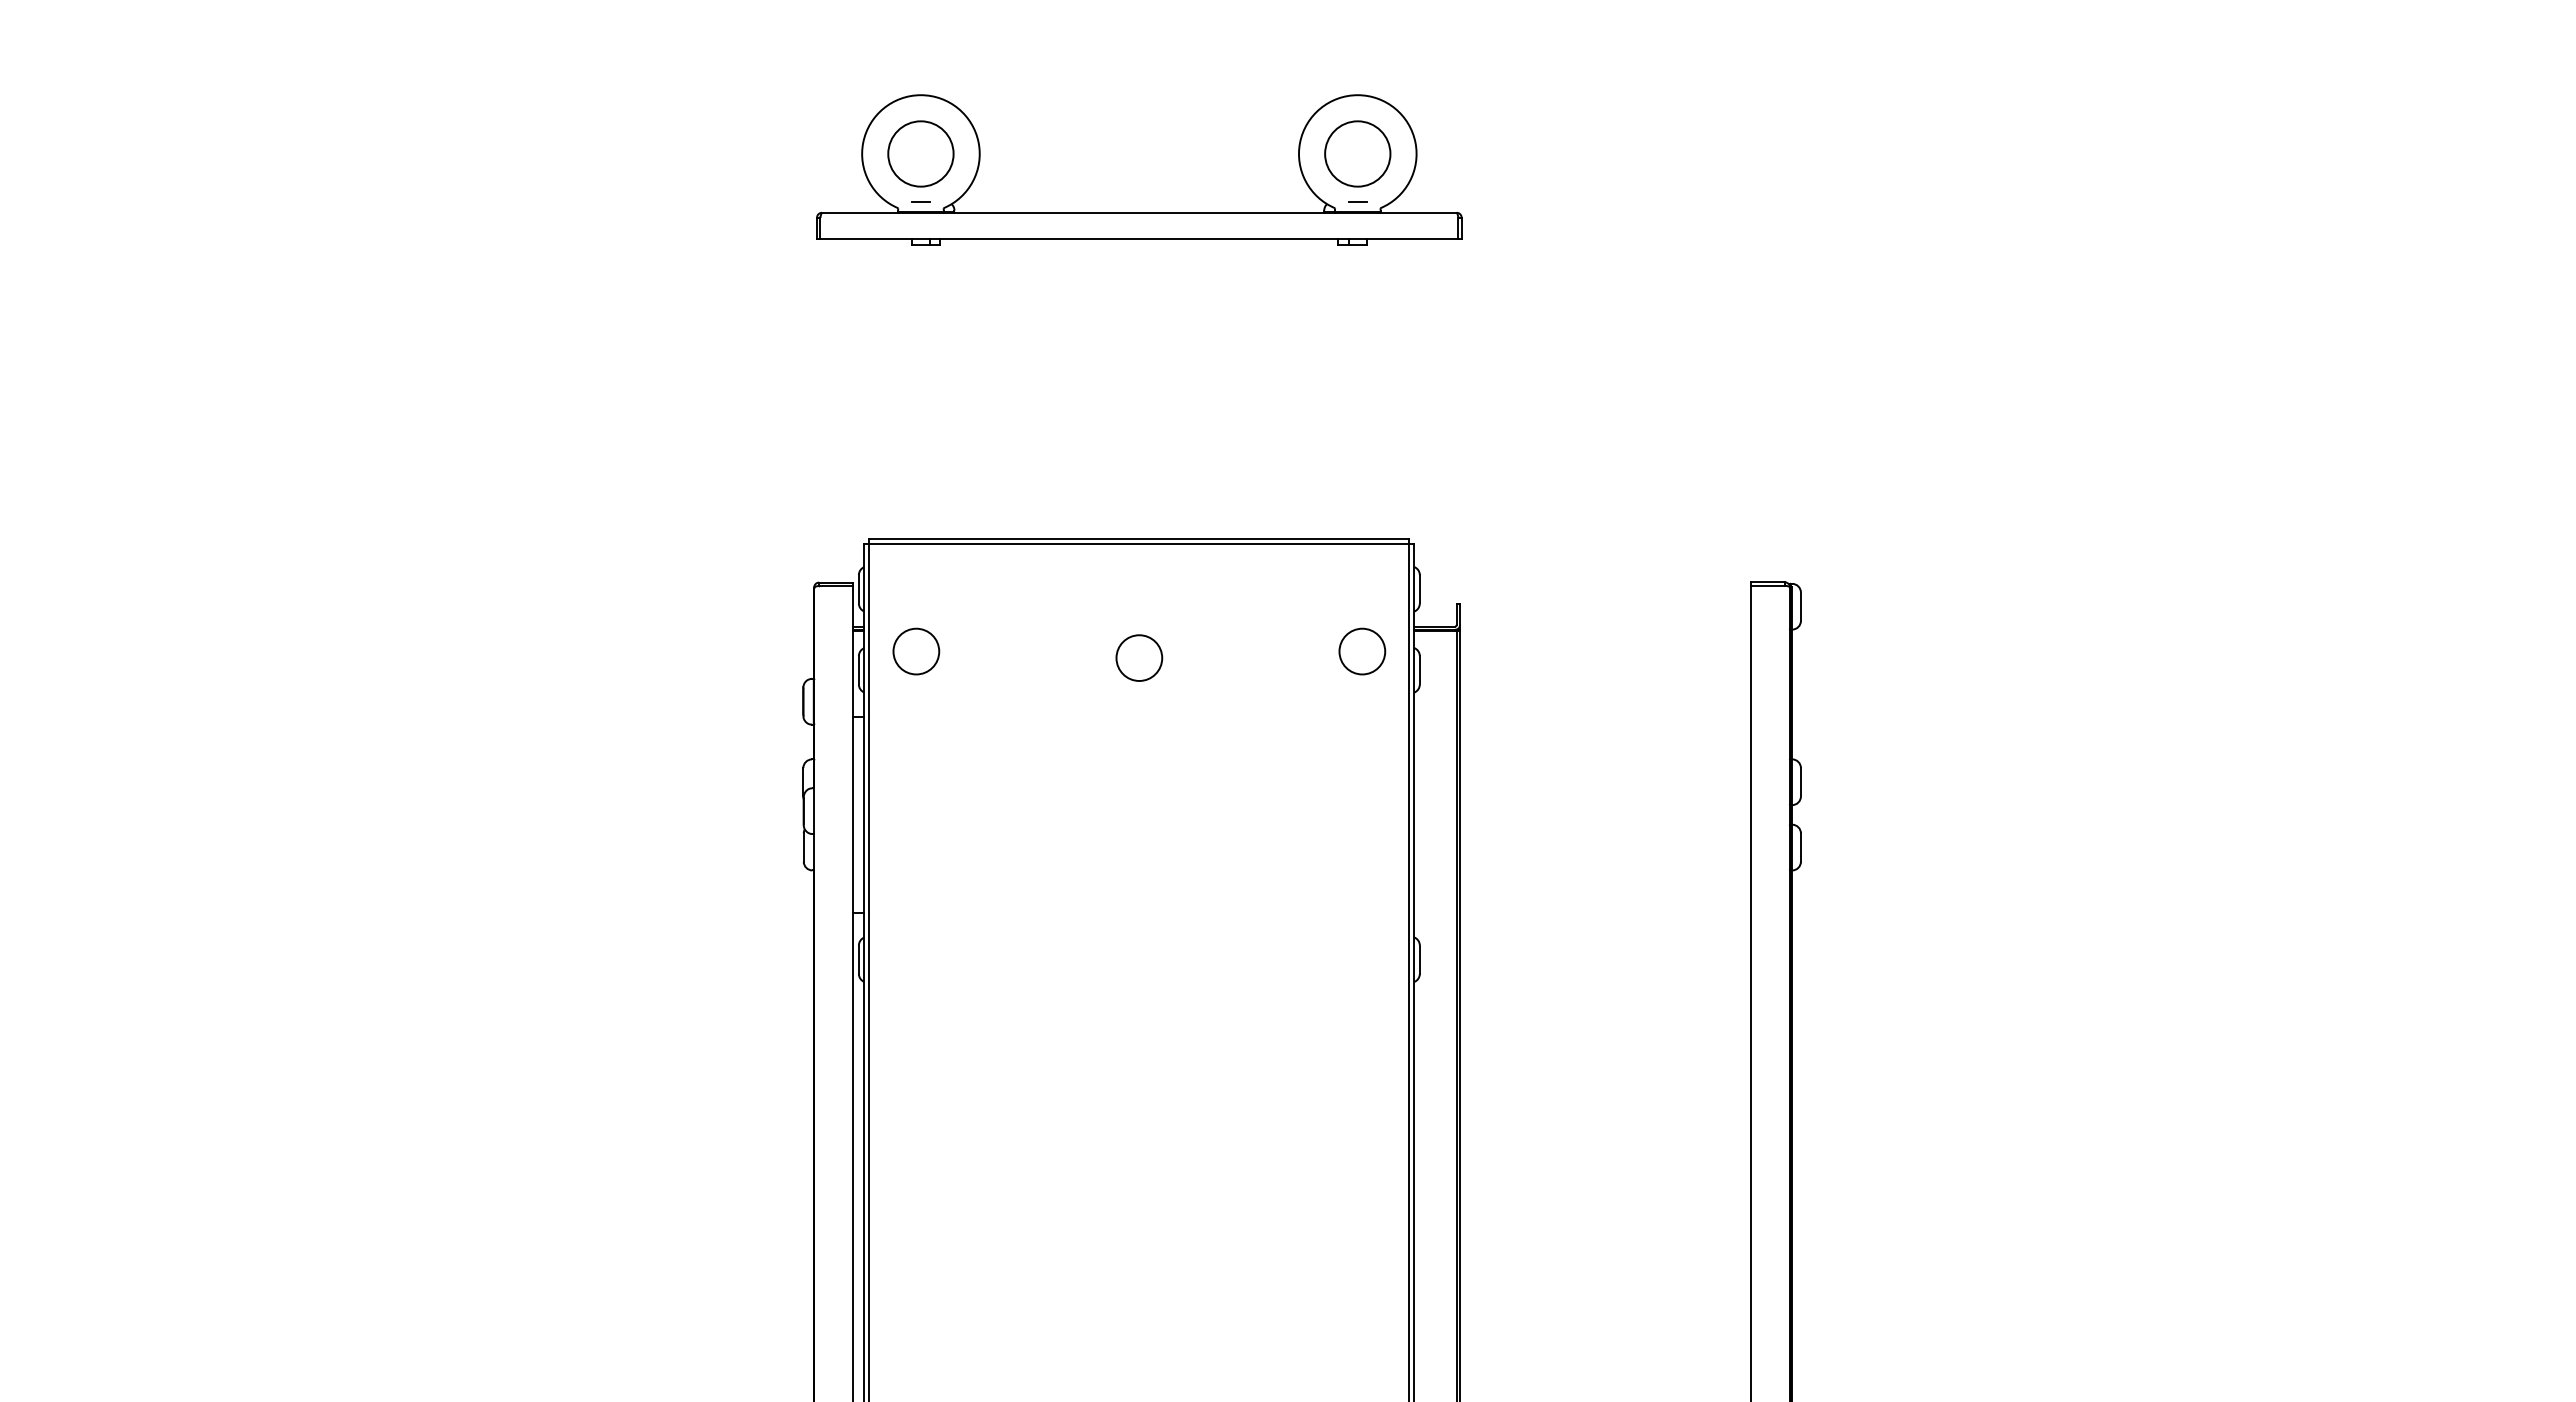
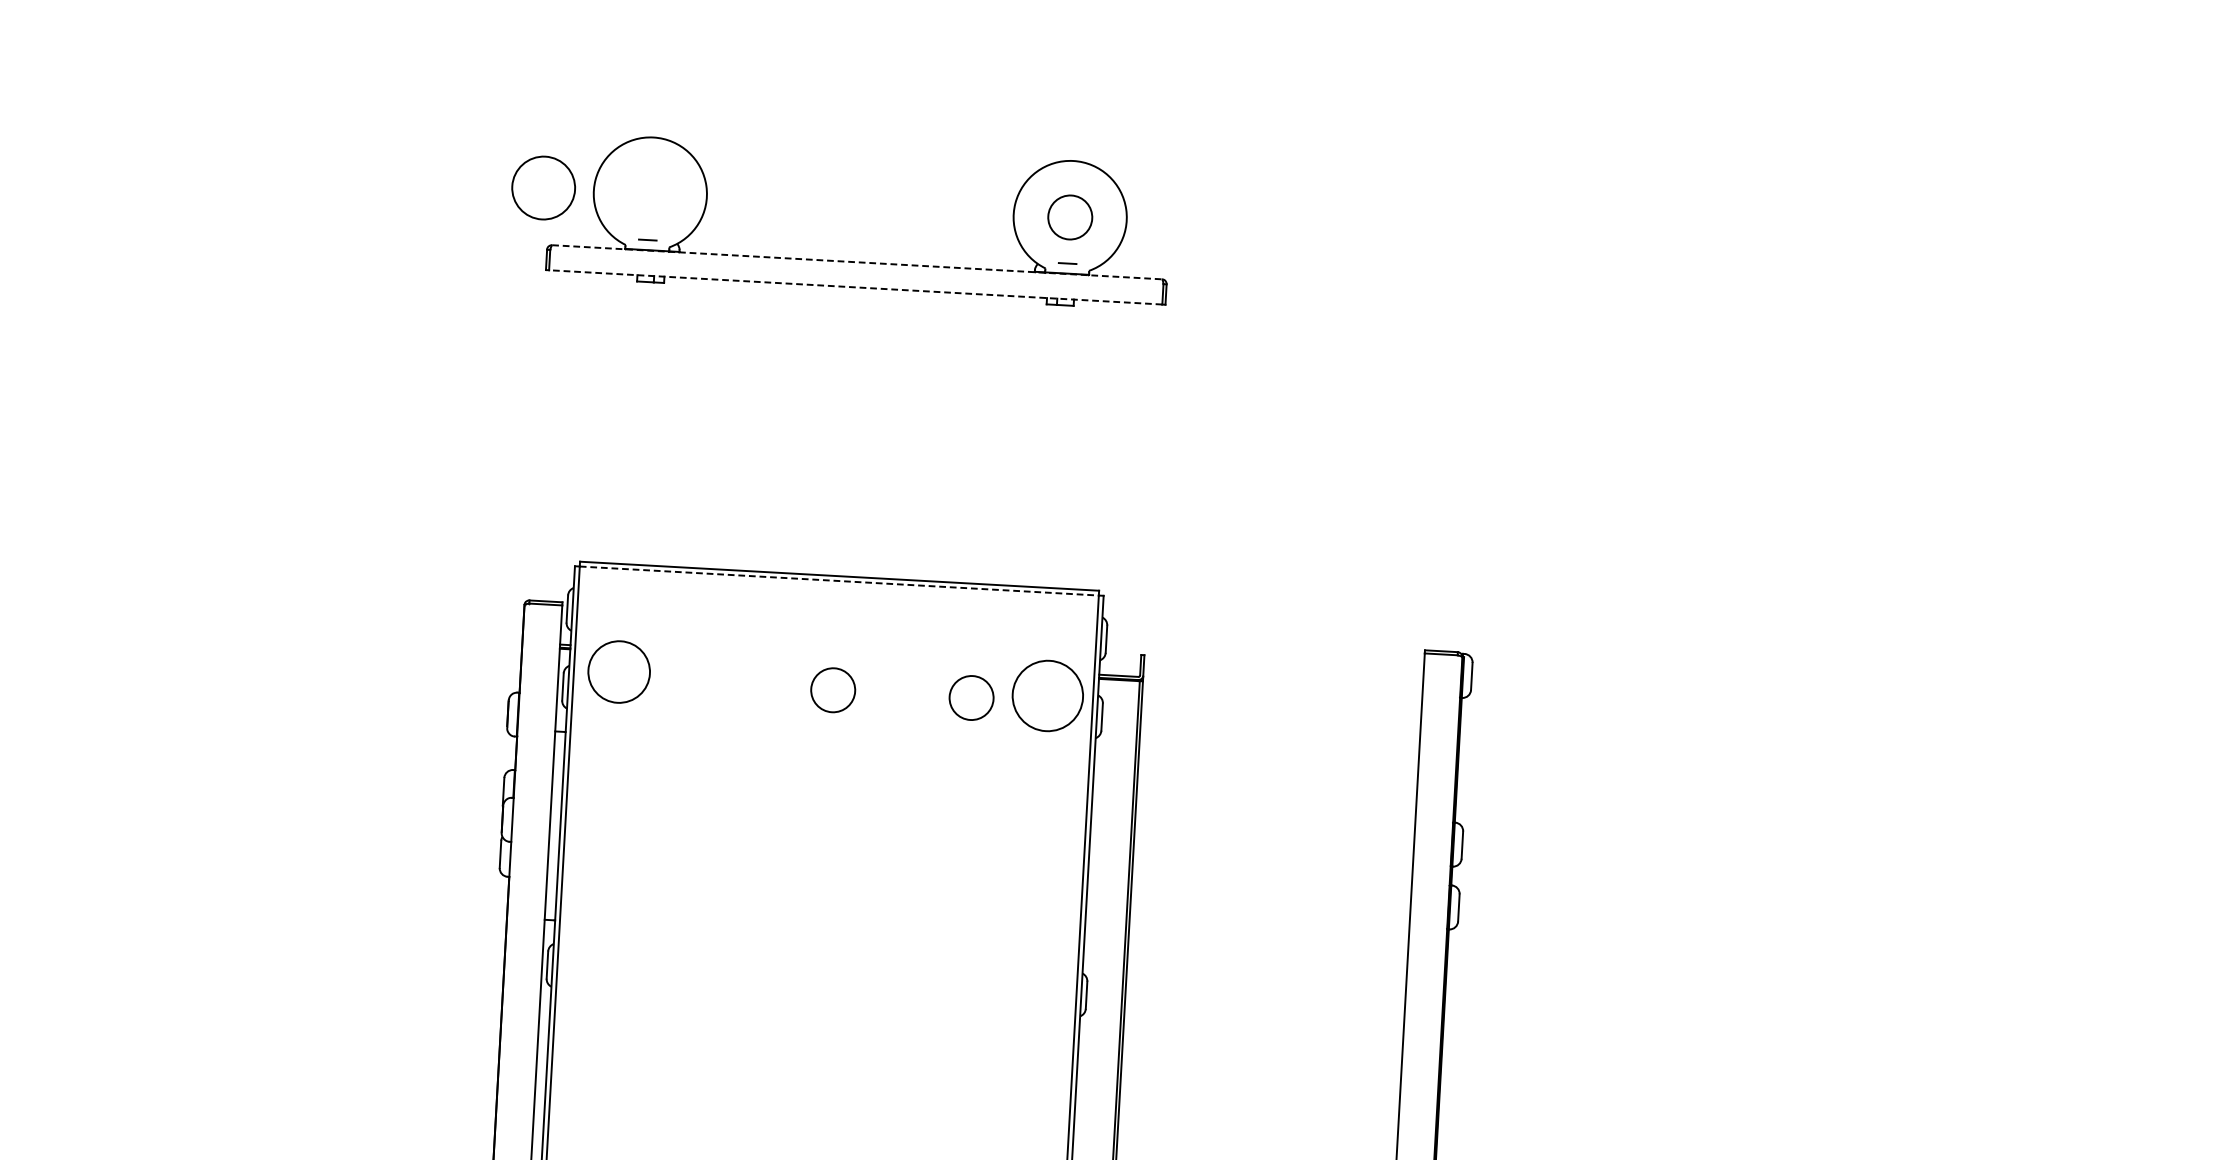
circle: (920, 153) -> (543, 187), moved
circle: (1357, 153) -> (1069, 217), size x0.7
line: (1139, 212) -> (857, 262), solid -> dashed
line: (1138, 238) -> (854, 286), solid -> dashed
line: (1139, 544) -> (839, 581), solid -> dashed
circle: (916, 651) -> (619, 671), size x1.4
circle: (1362, 651) -> (1048, 695), size x1.6
circle: (1283, 657) -> (971, 697), added

